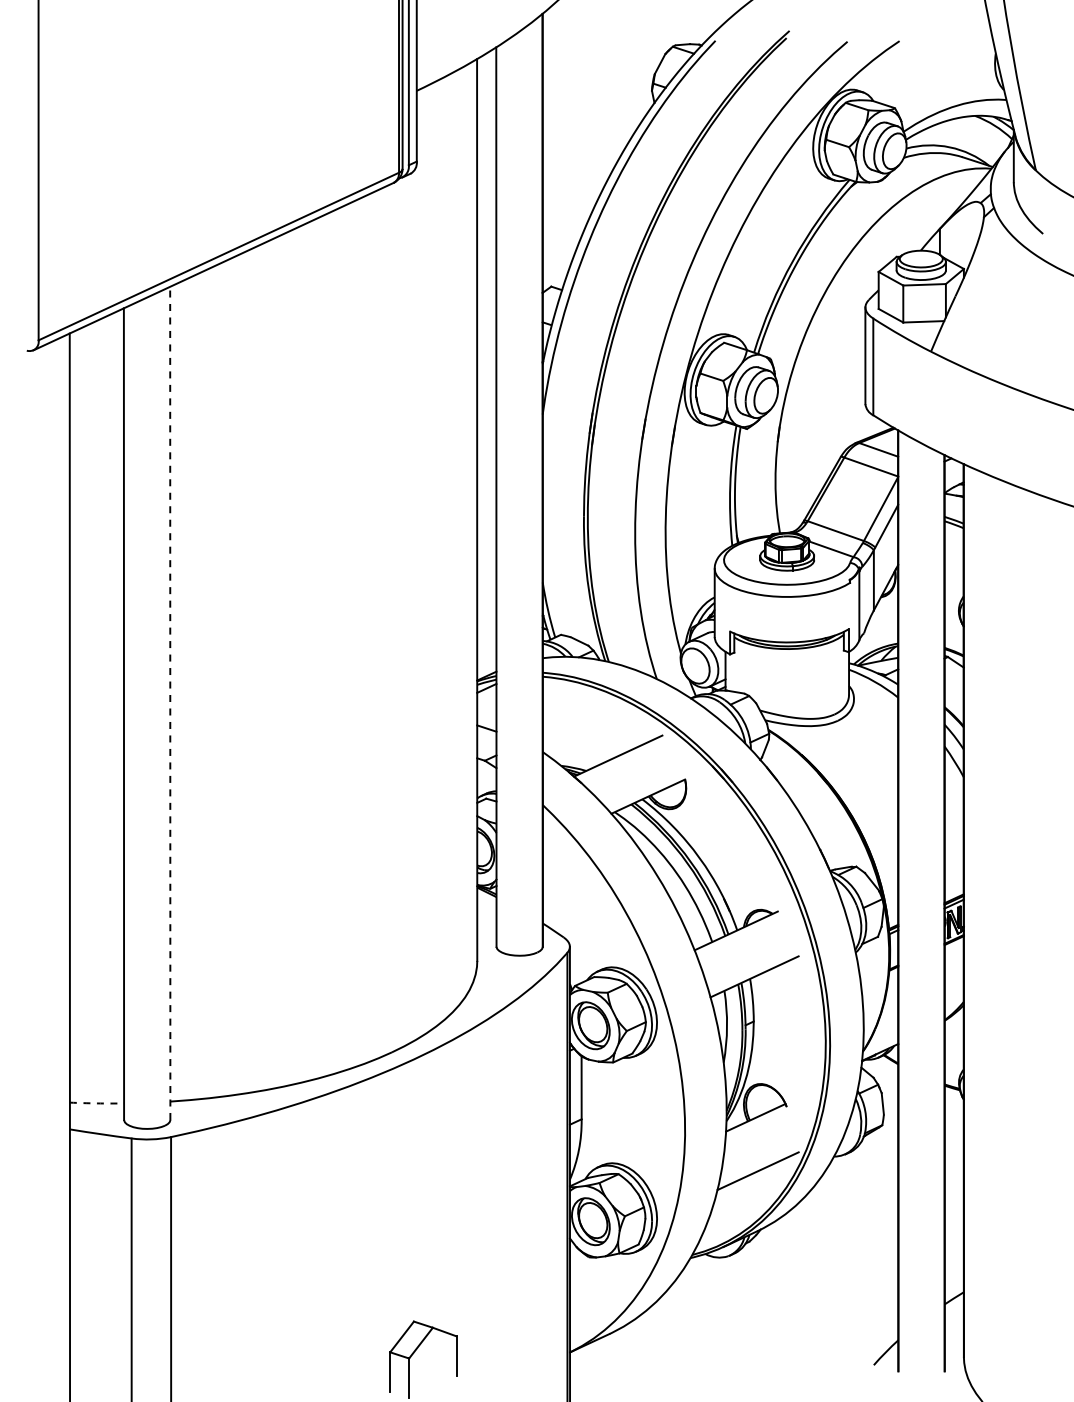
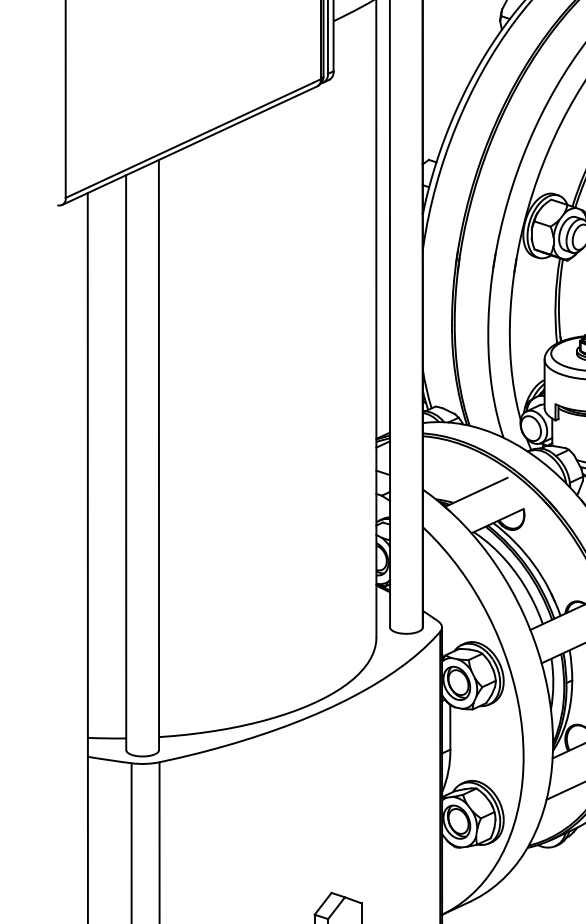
line: (170, 703) -> (159, 455), dashed -> solid
arc: (97, 1103) -> (107, 738), dashed -> solid

